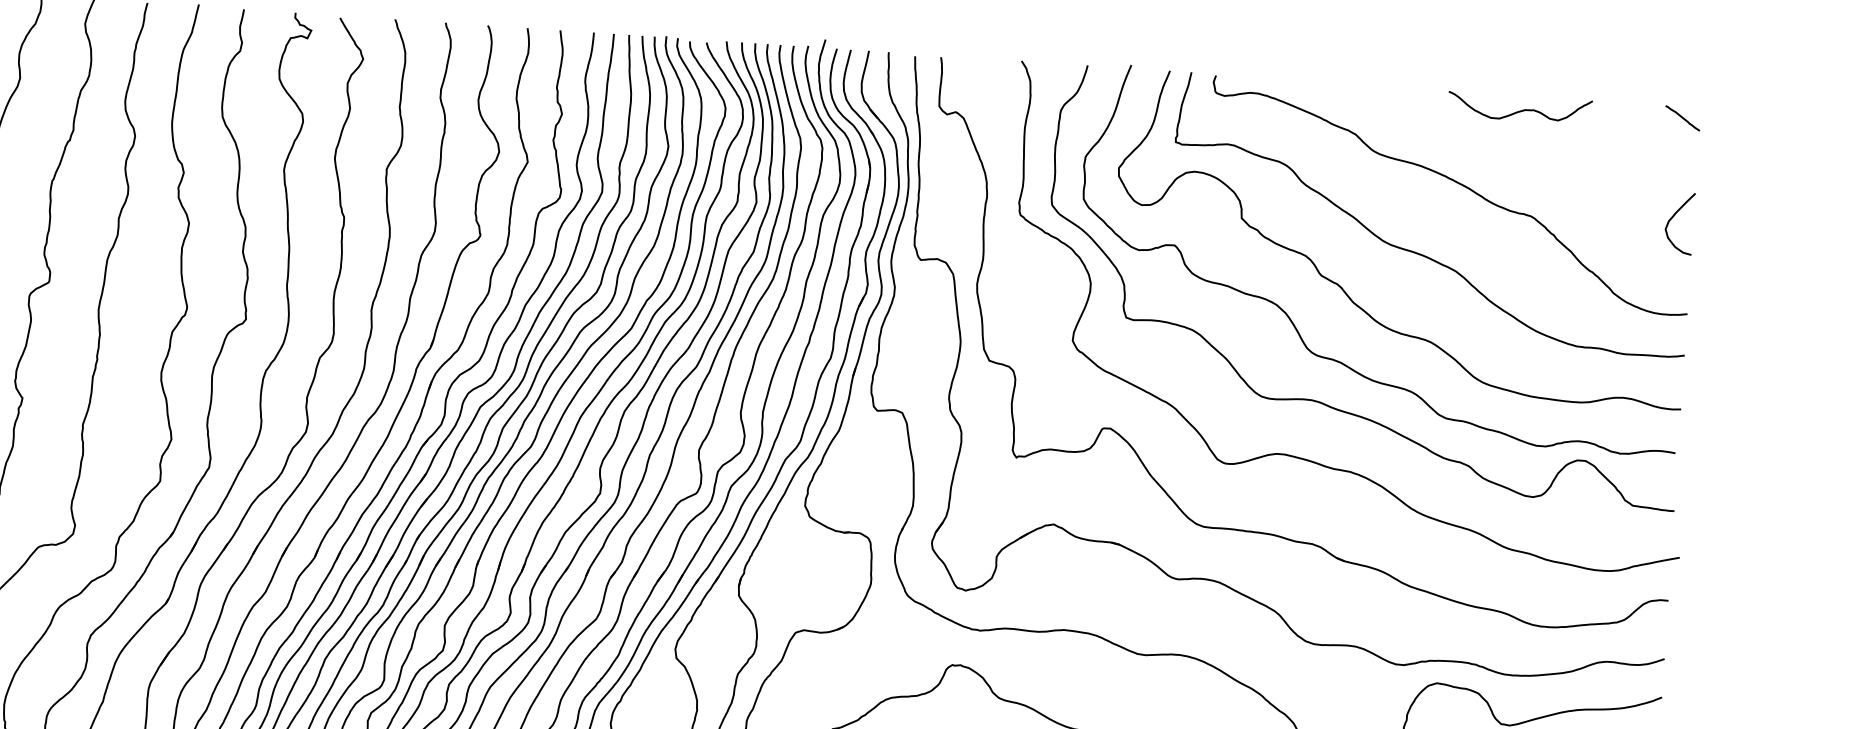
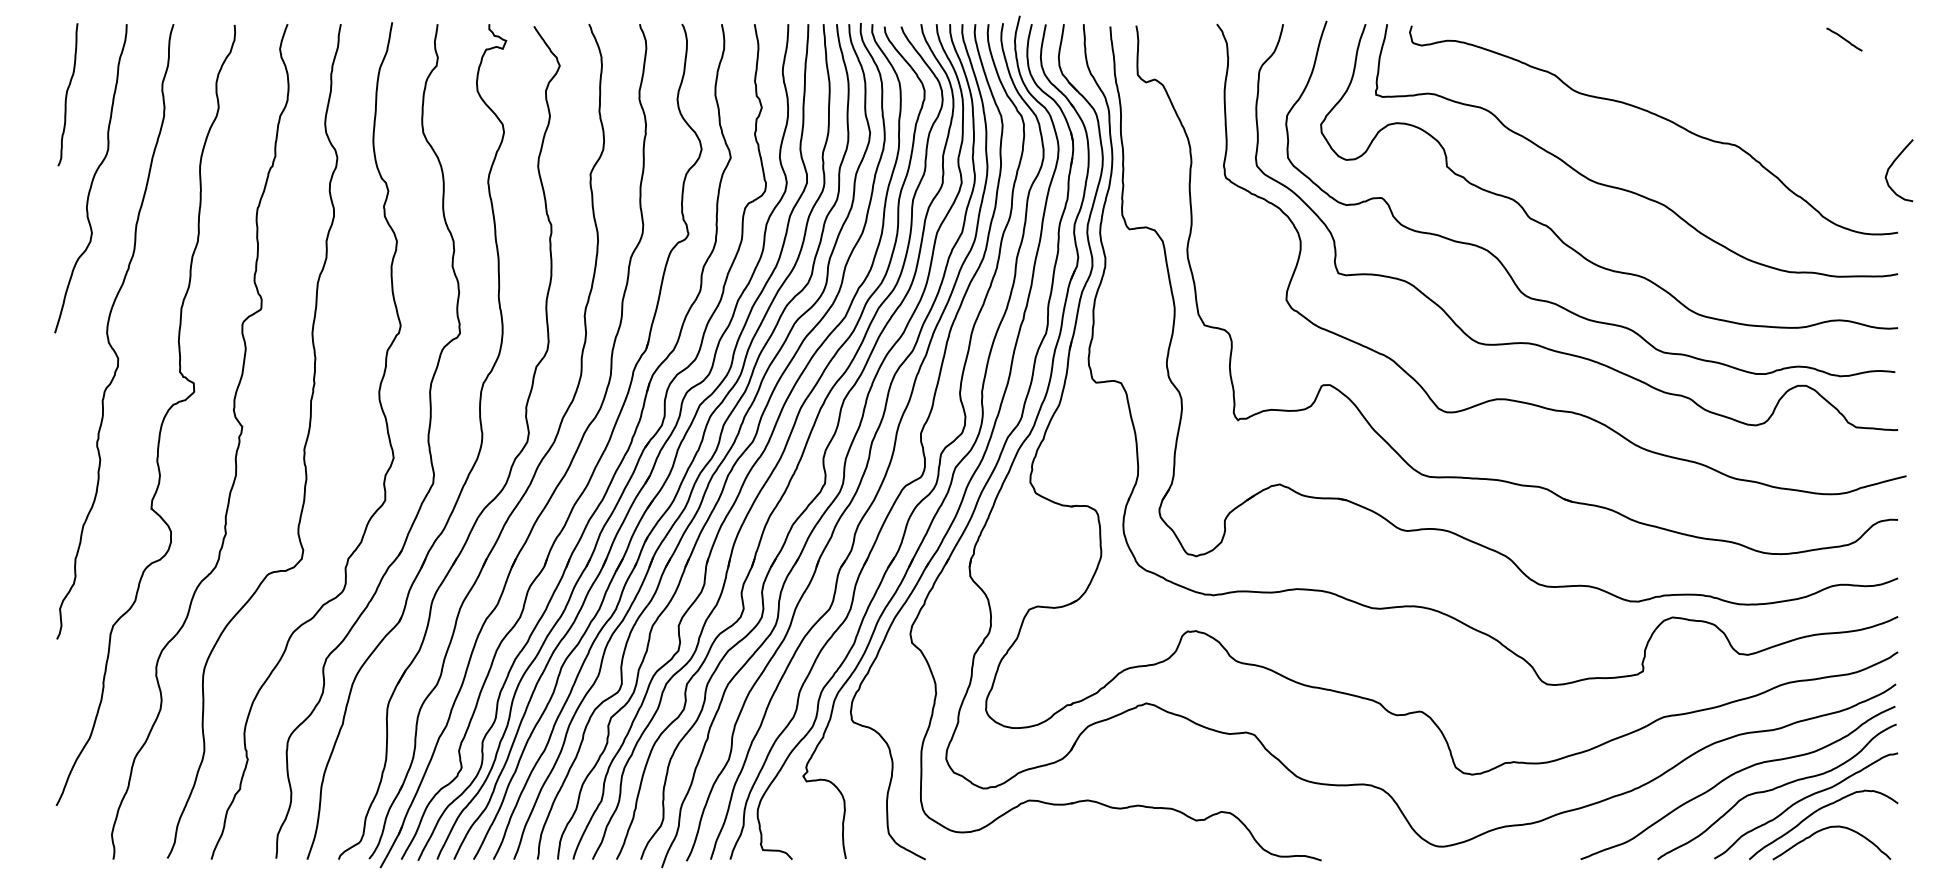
curve: (1522, 109) -> (1719, 39), removed
line: (1682, 118) -> (1844, 39), moved
curve: (1674, 216) -> (1893, 164), moved

